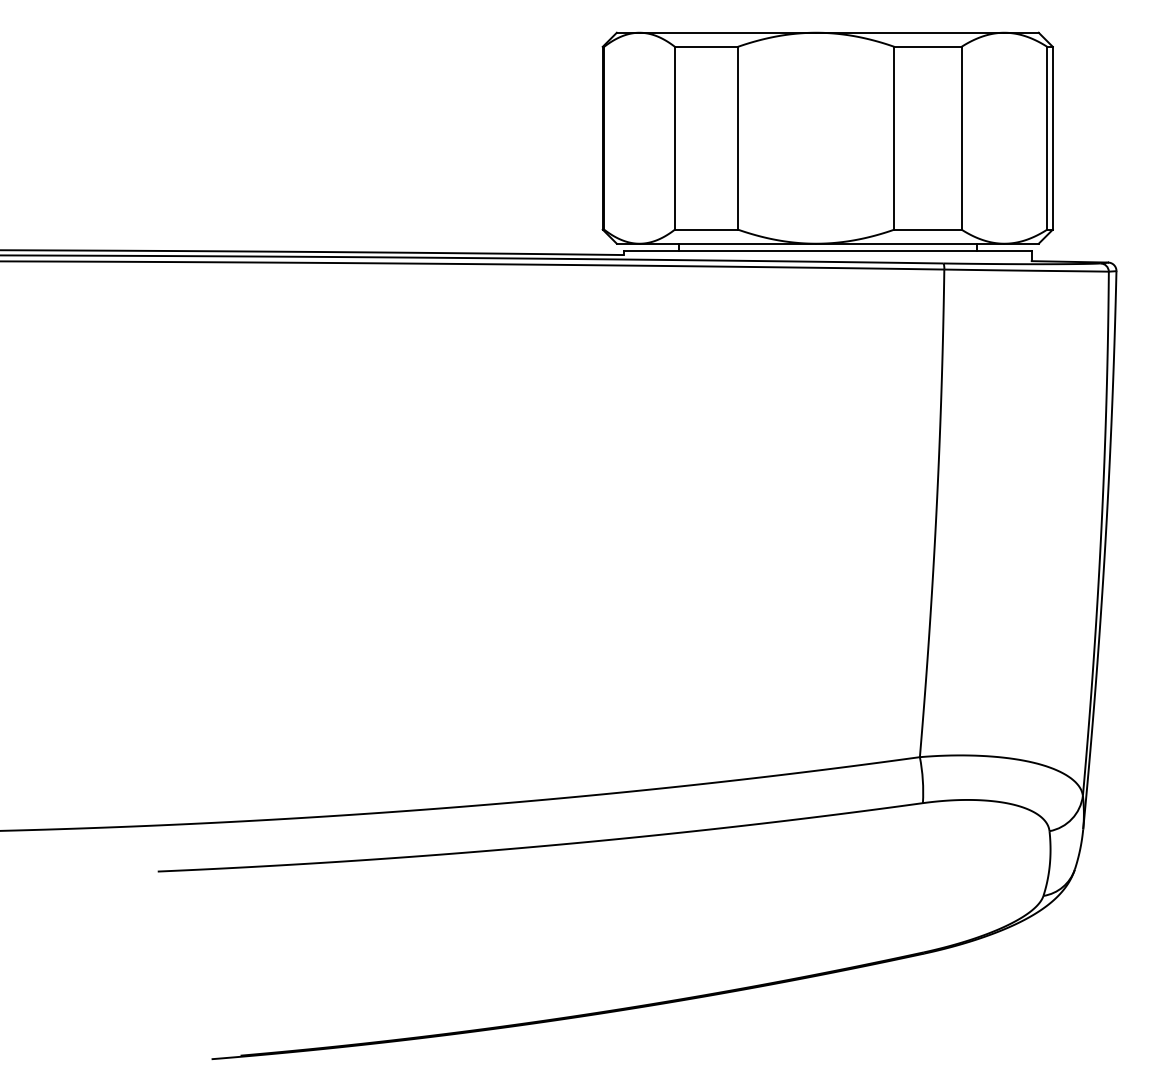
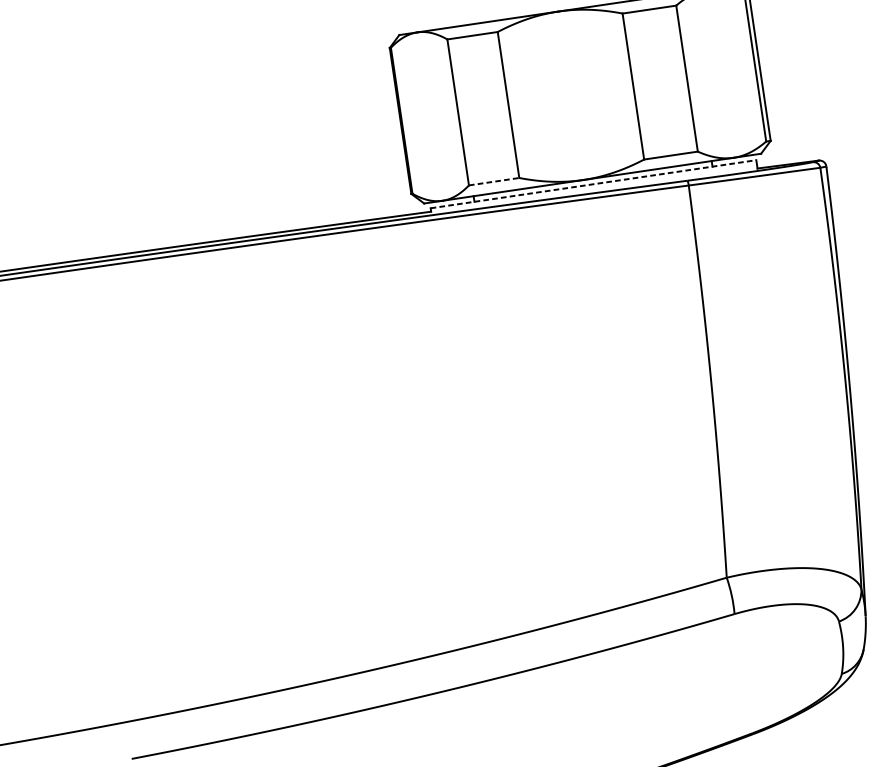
line: (706, 229) -> (494, 181), solid -> dashed
line: (827, 250) -> (593, 184), solid -> dashed

